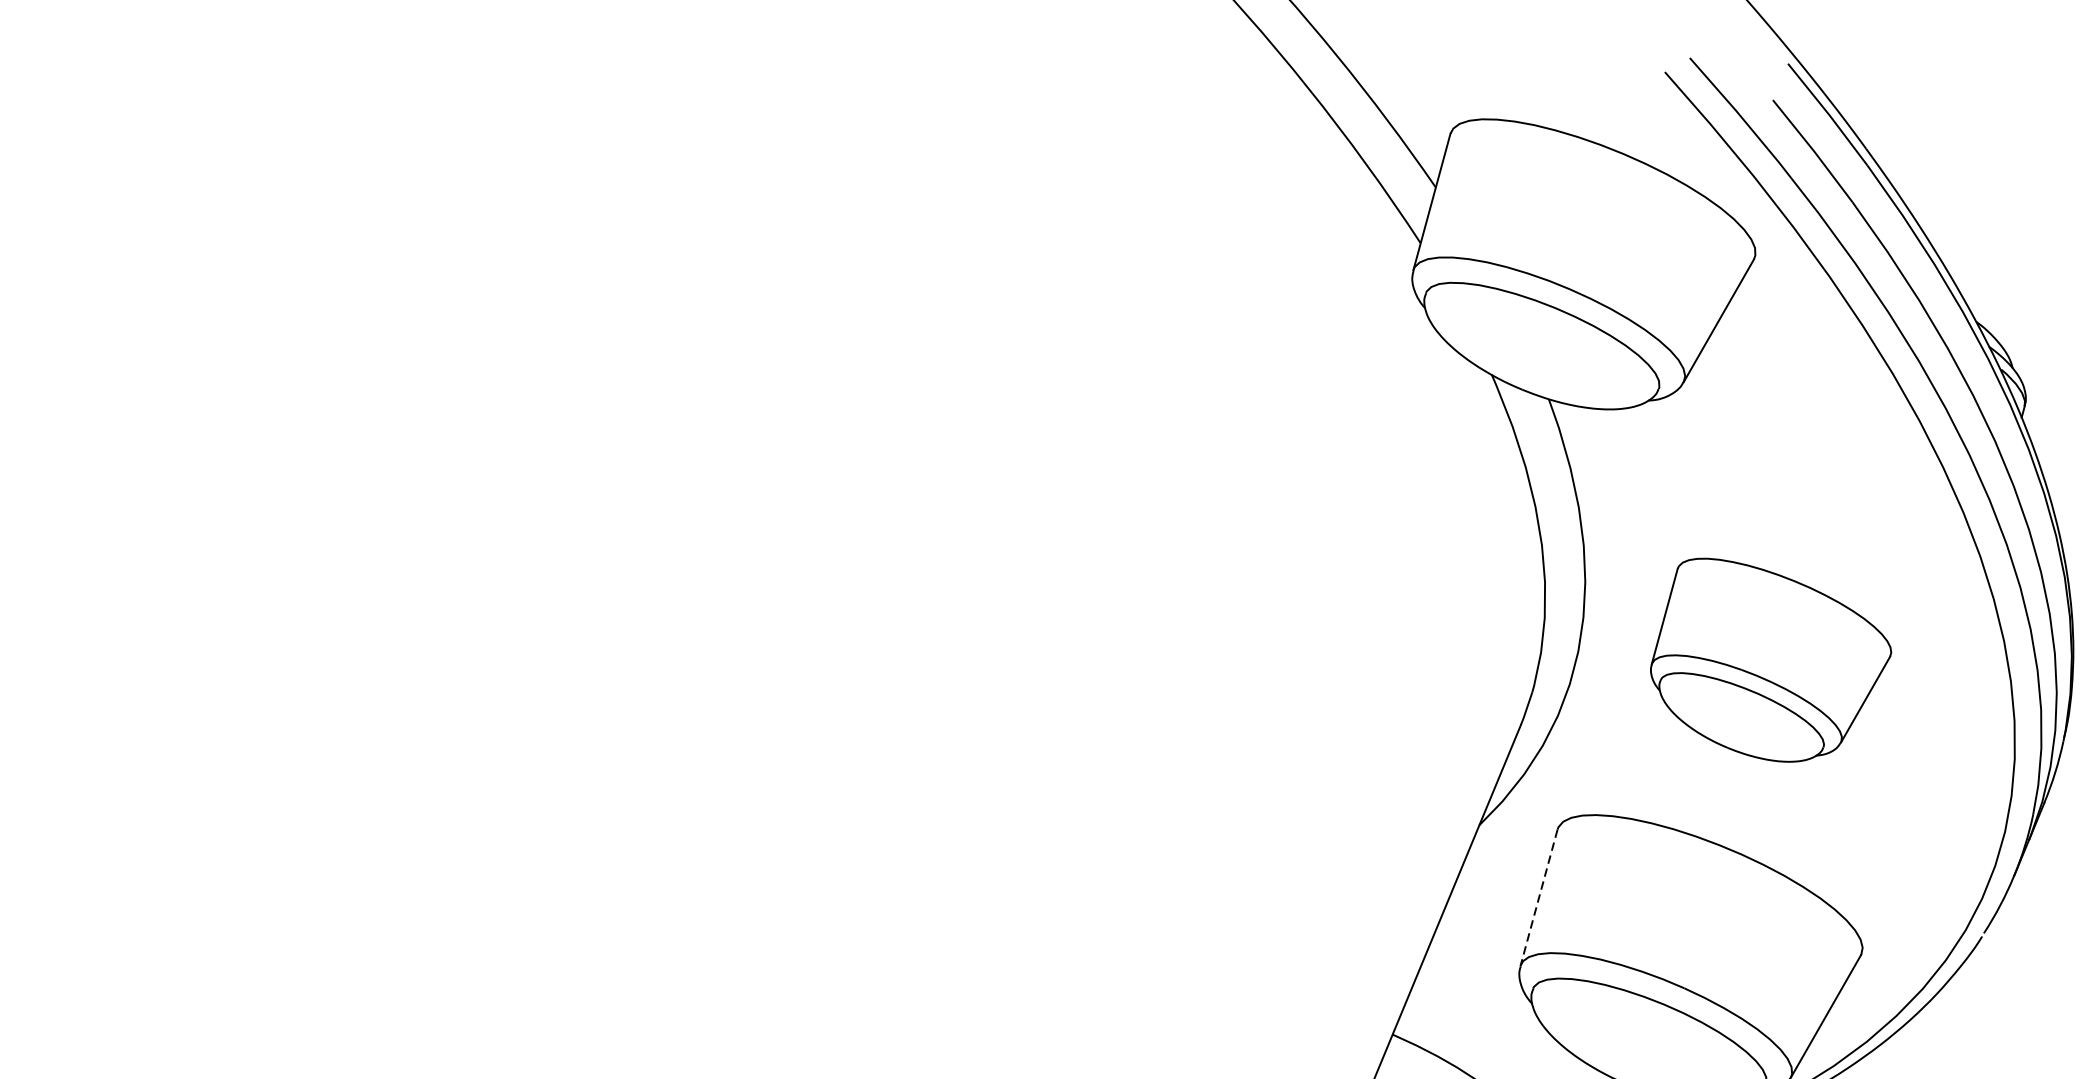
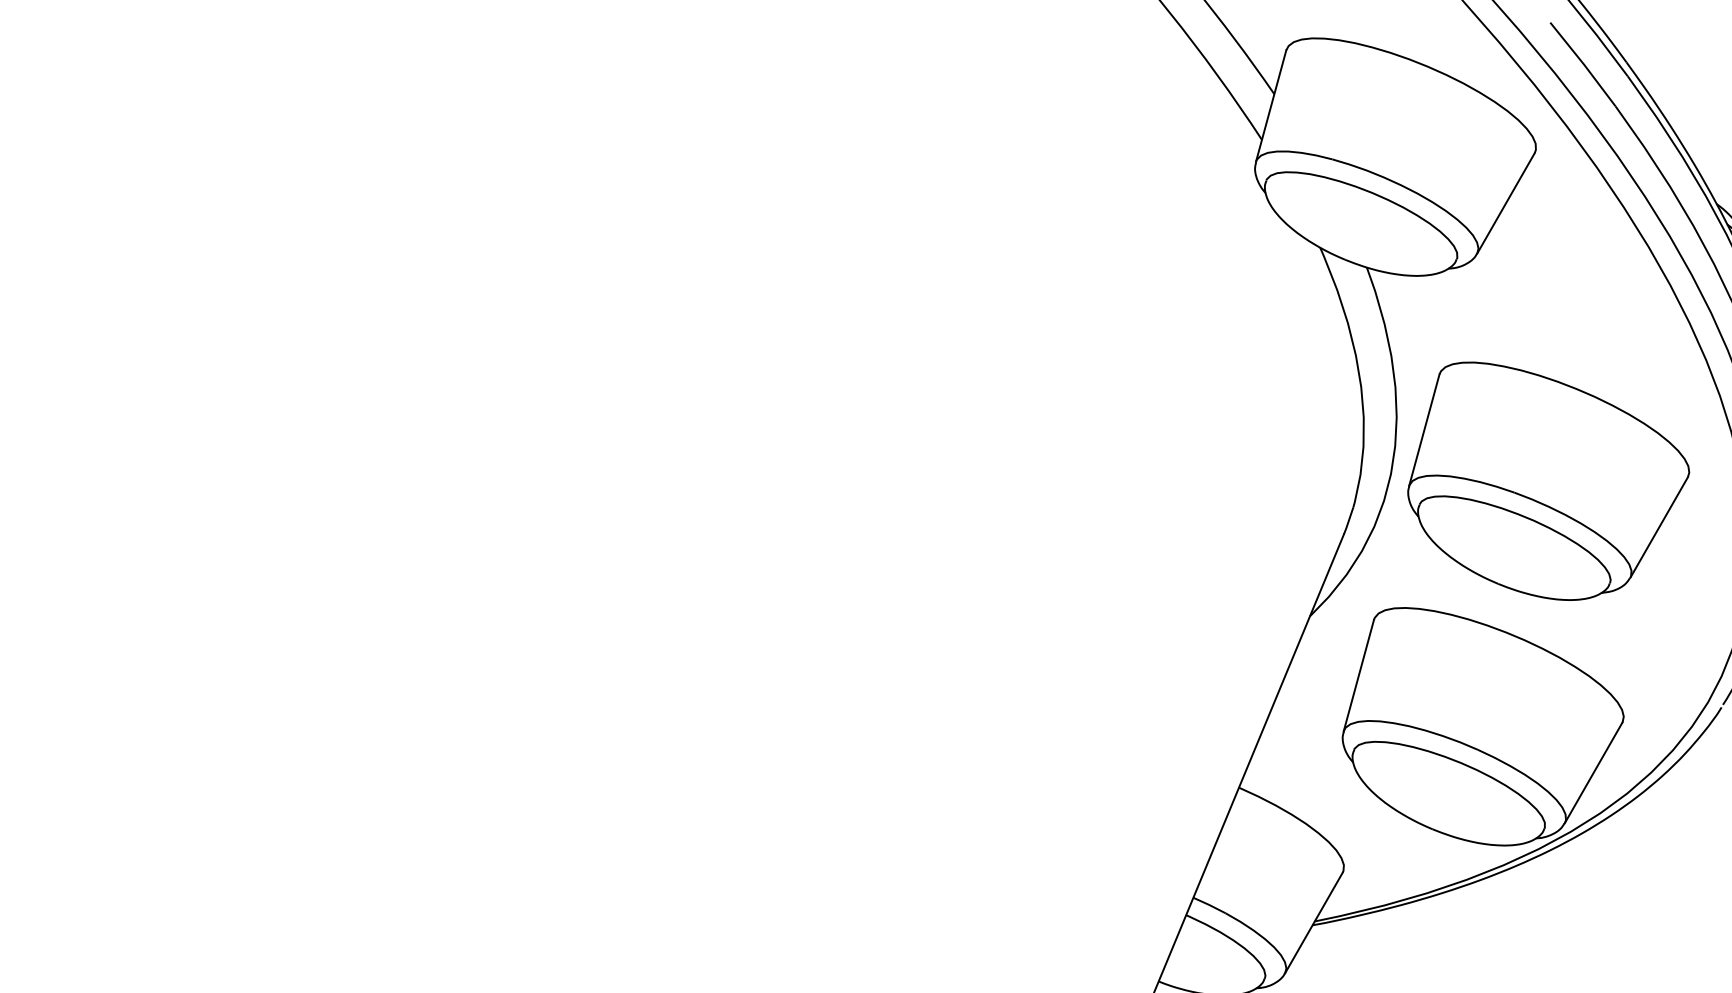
part: (1770, 659) -> (1548, 480), size x1.43
line: (1538, 897) -> (1358, 675), dashed -> solid

